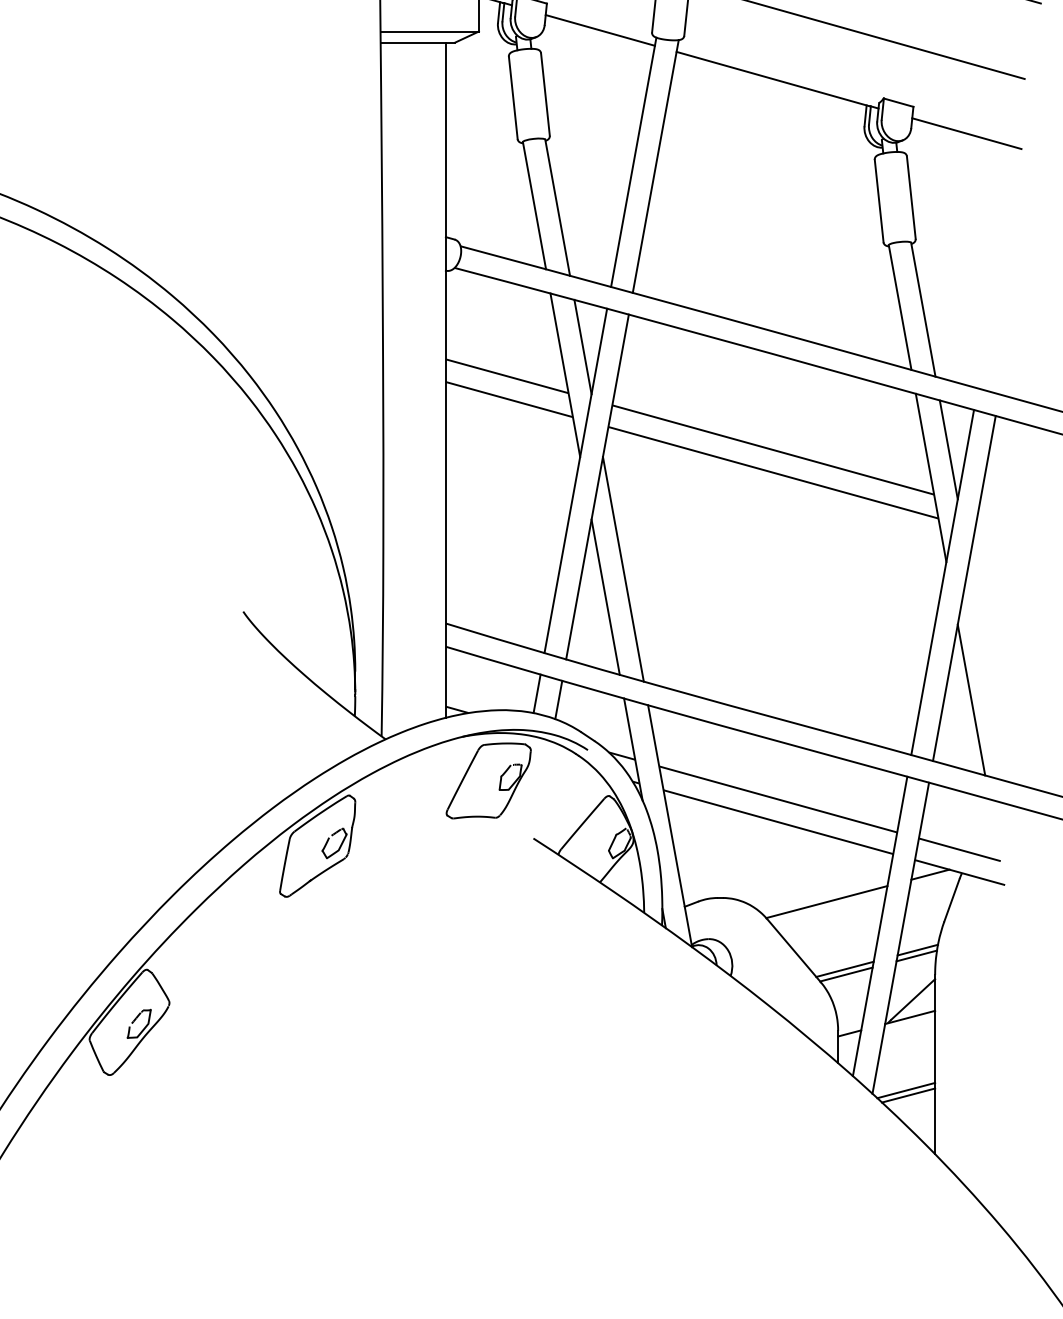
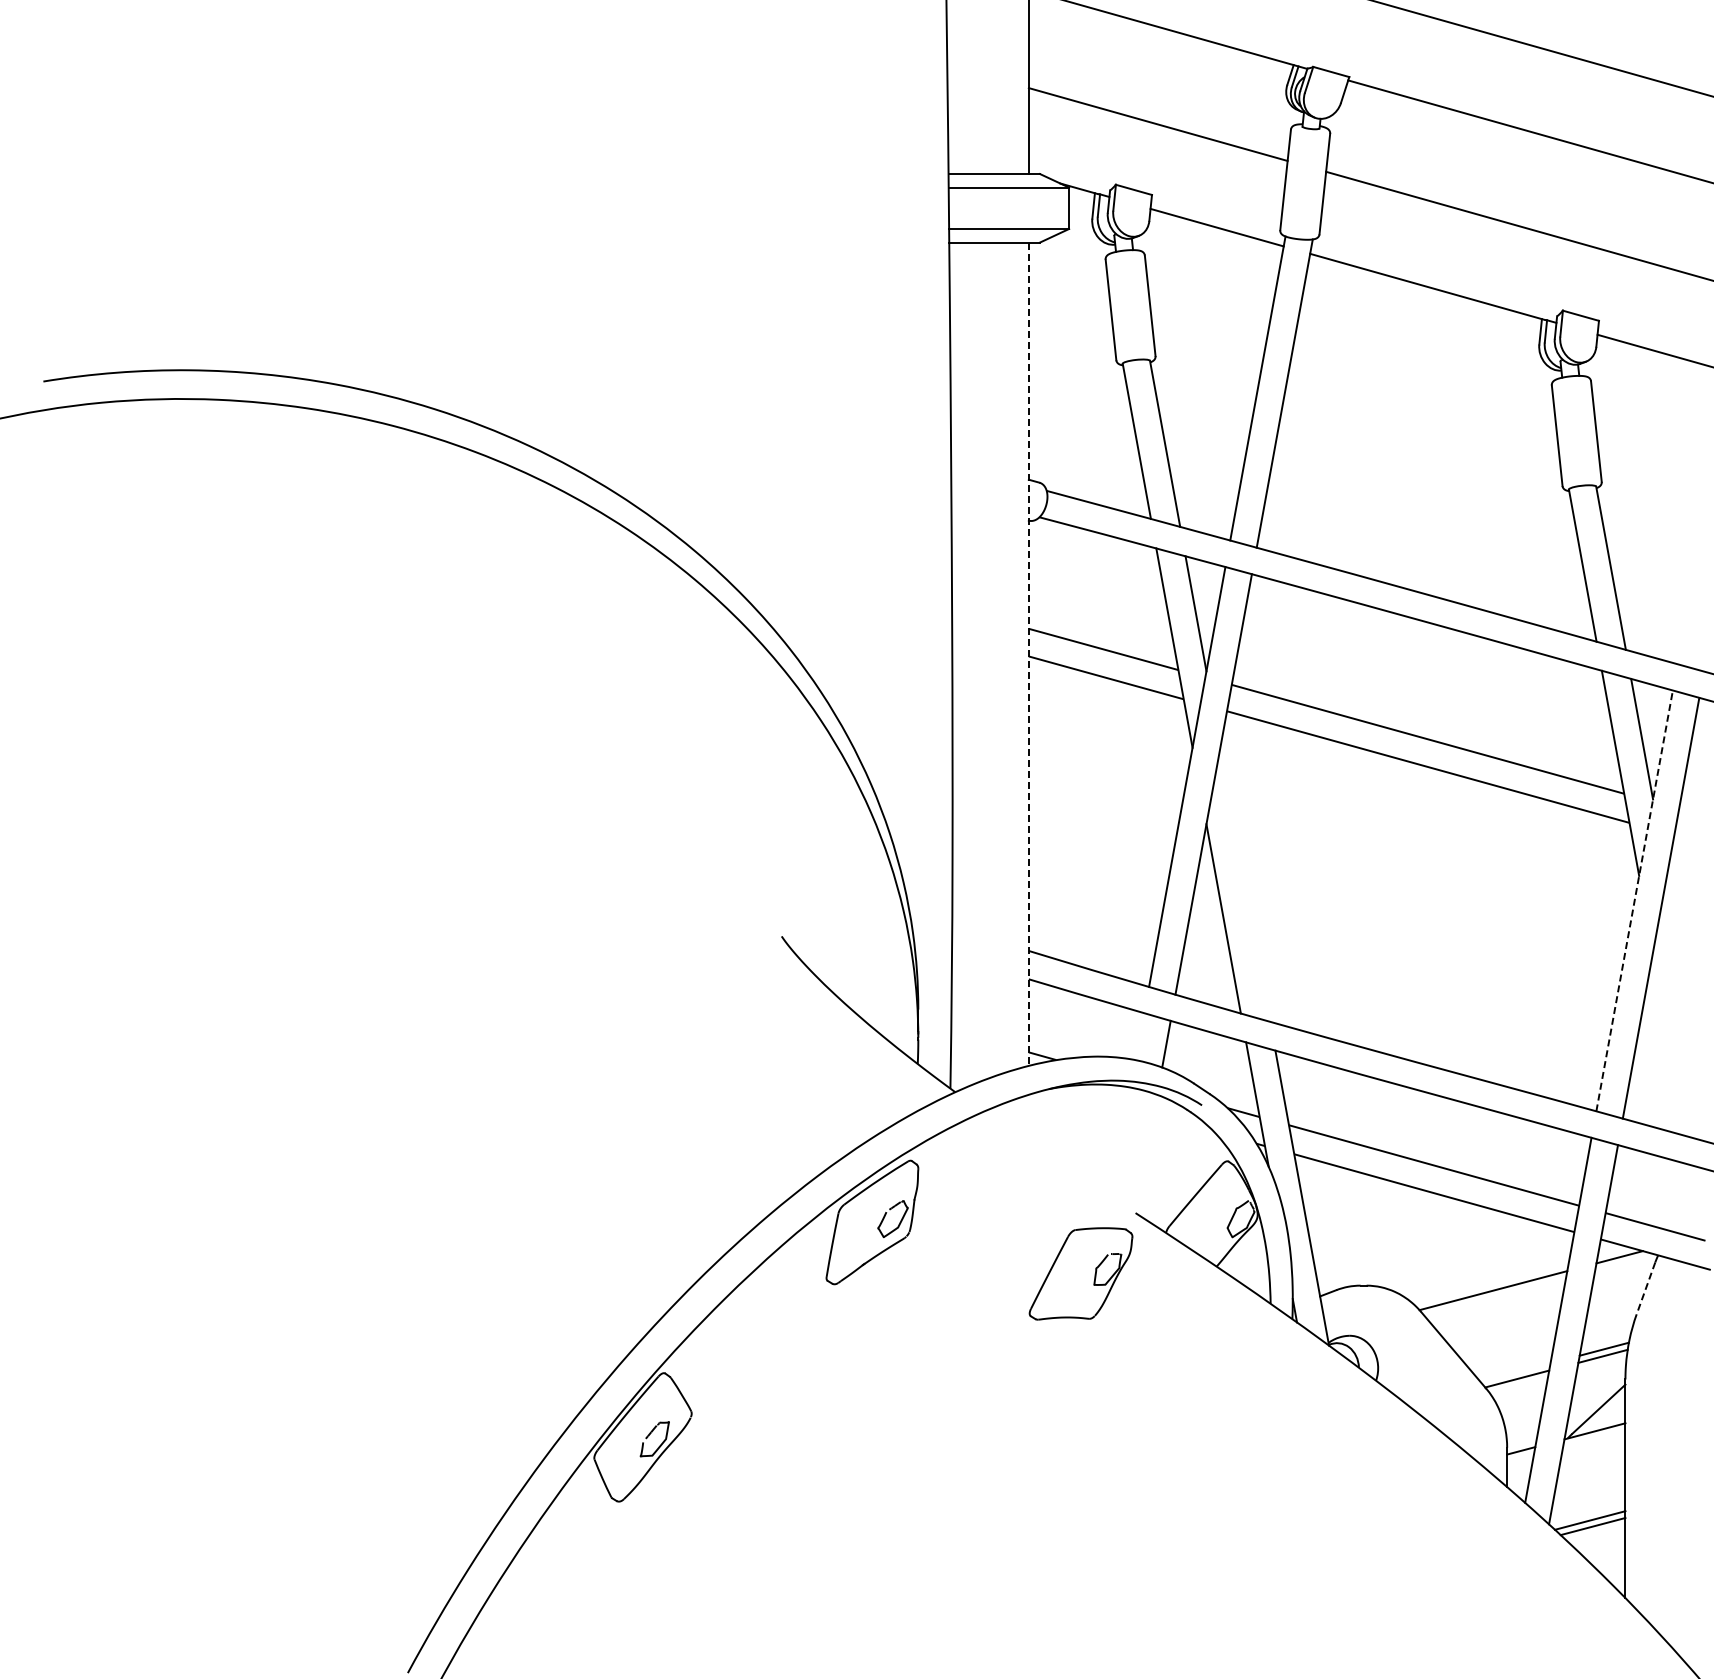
line: (445, 380) -> (1028, 654), solid -> dashed
line: (623, 569) -> (1245, 884), removed
line: (942, 582) -> (1634, 900), solid -> dashed
line: (536, 693) -> (1139, 1036), removed
line: (971, 700) -> (1669, 1044), removed
part: (488, 780) -> (1080, 1273), moved
line: (951, 900) -> (1645, 1288), solid -> dashed
line: (844, 969) -> (1515, 1372), removed

